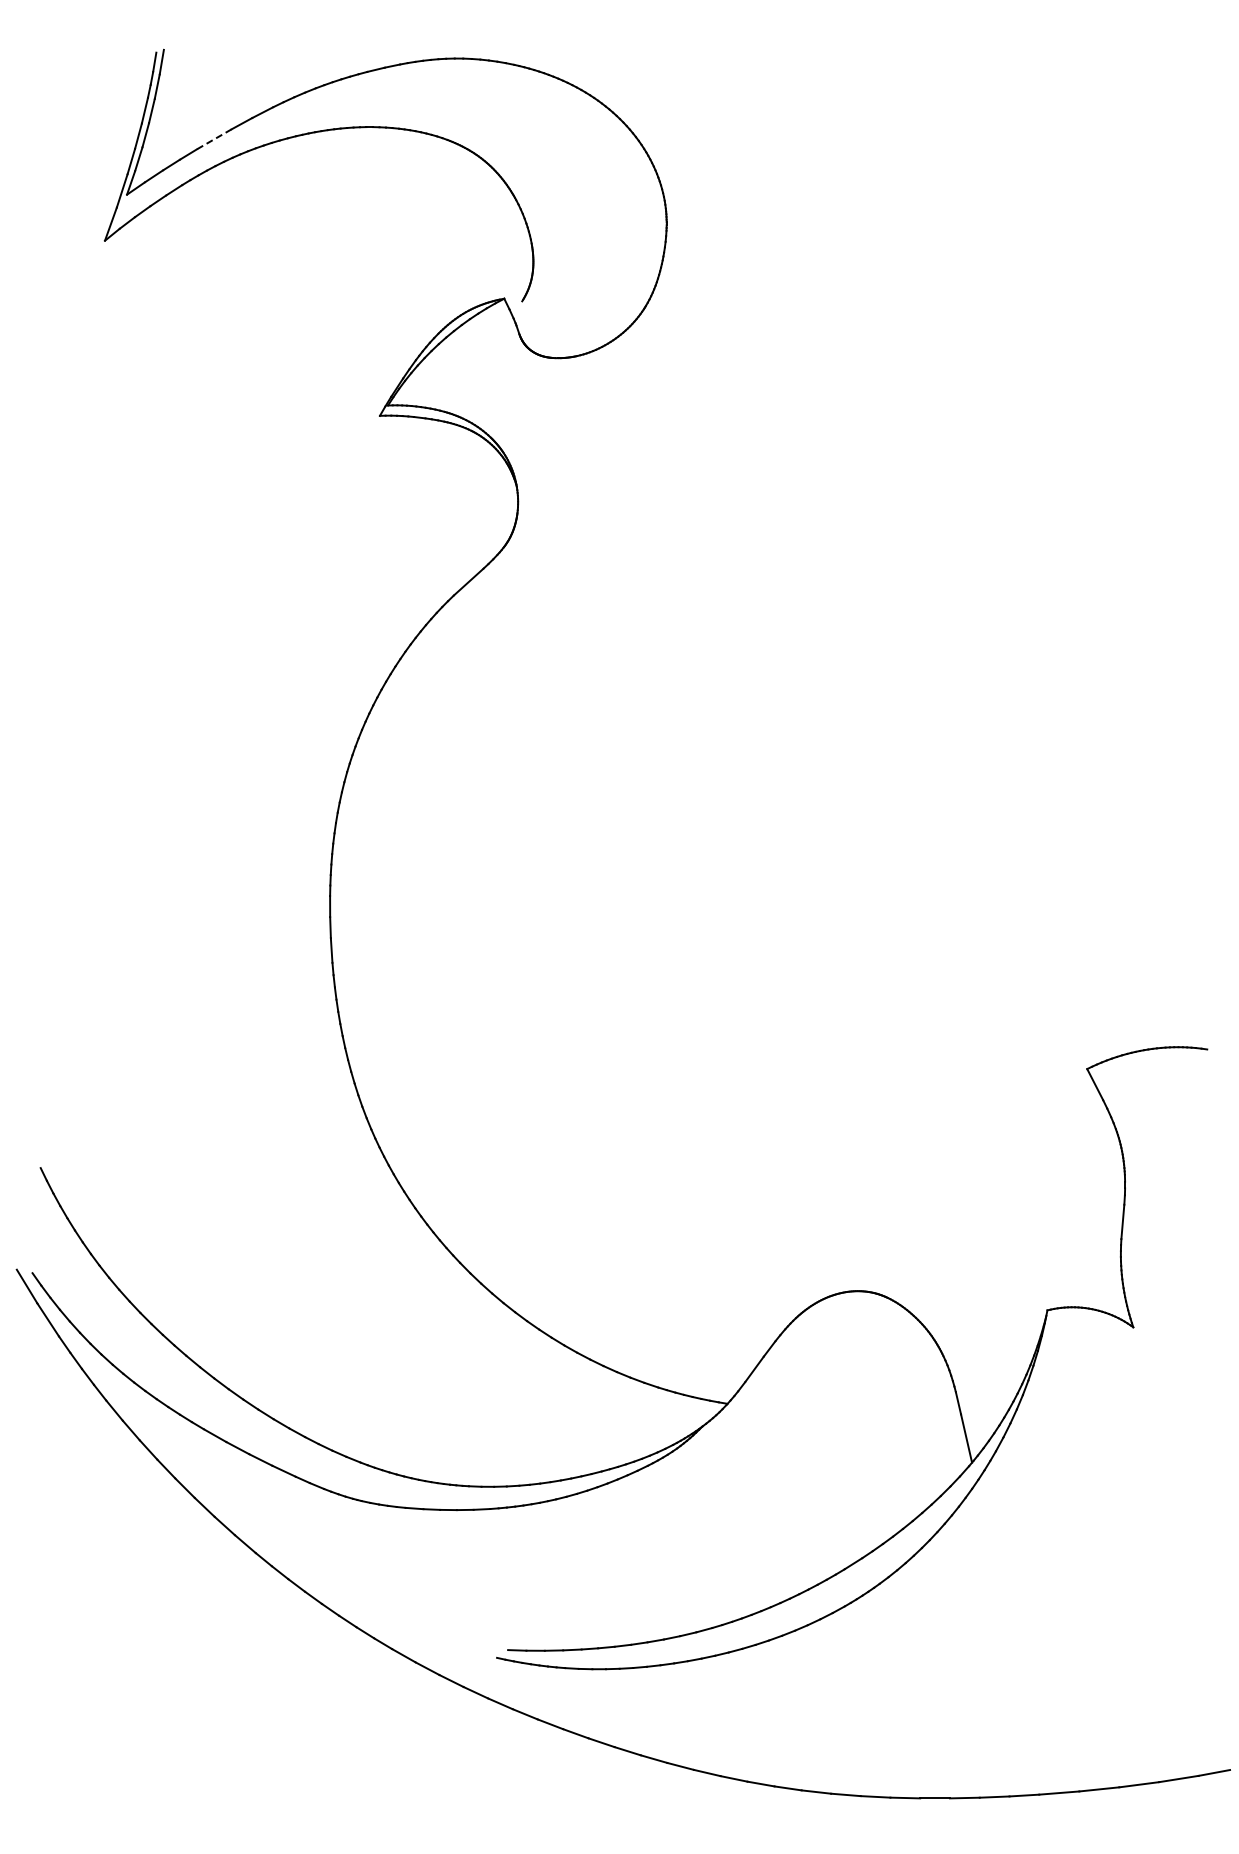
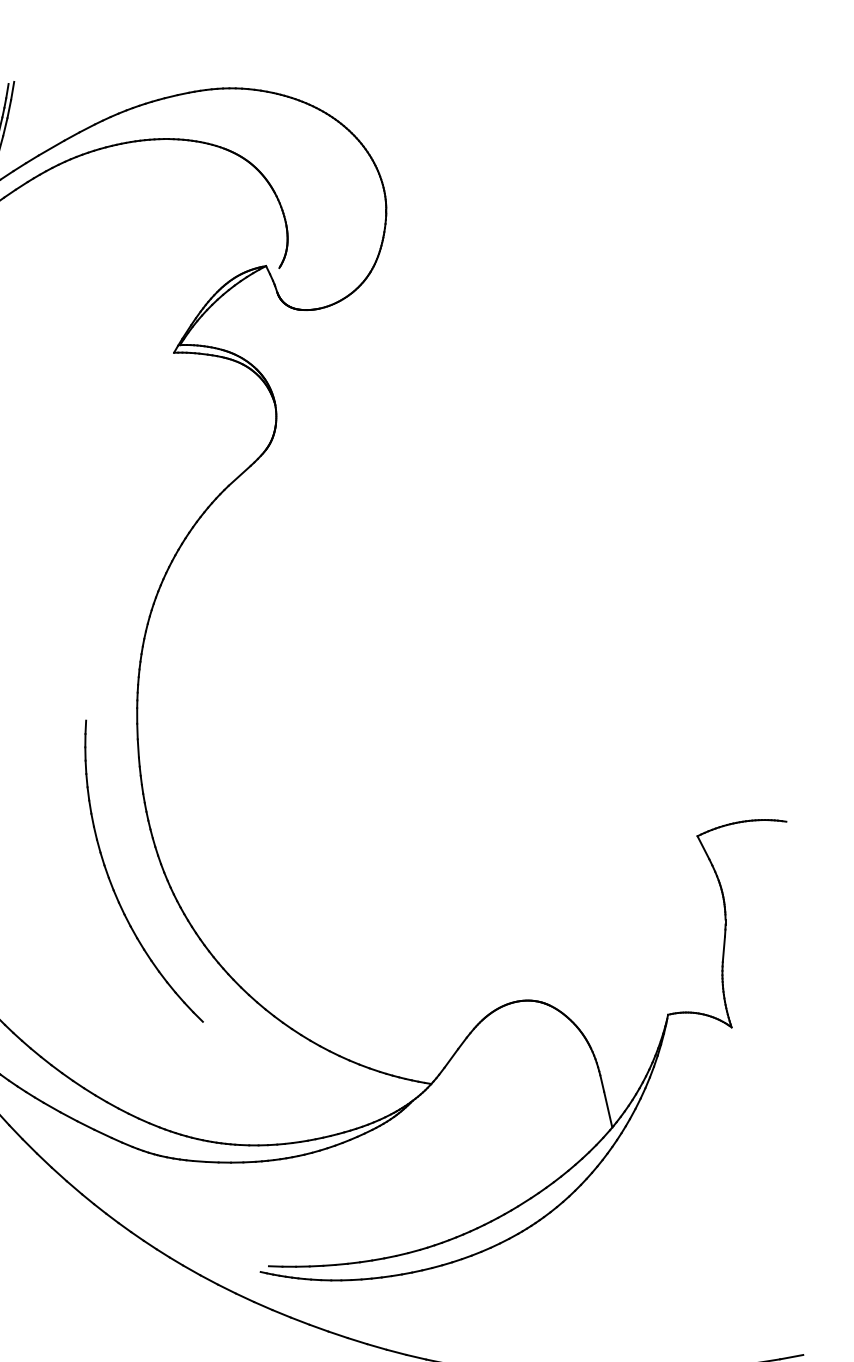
line: (213, 139) -> (50, 148), dashed -> solid
part: (295, 1131) -> (111, 882), added

